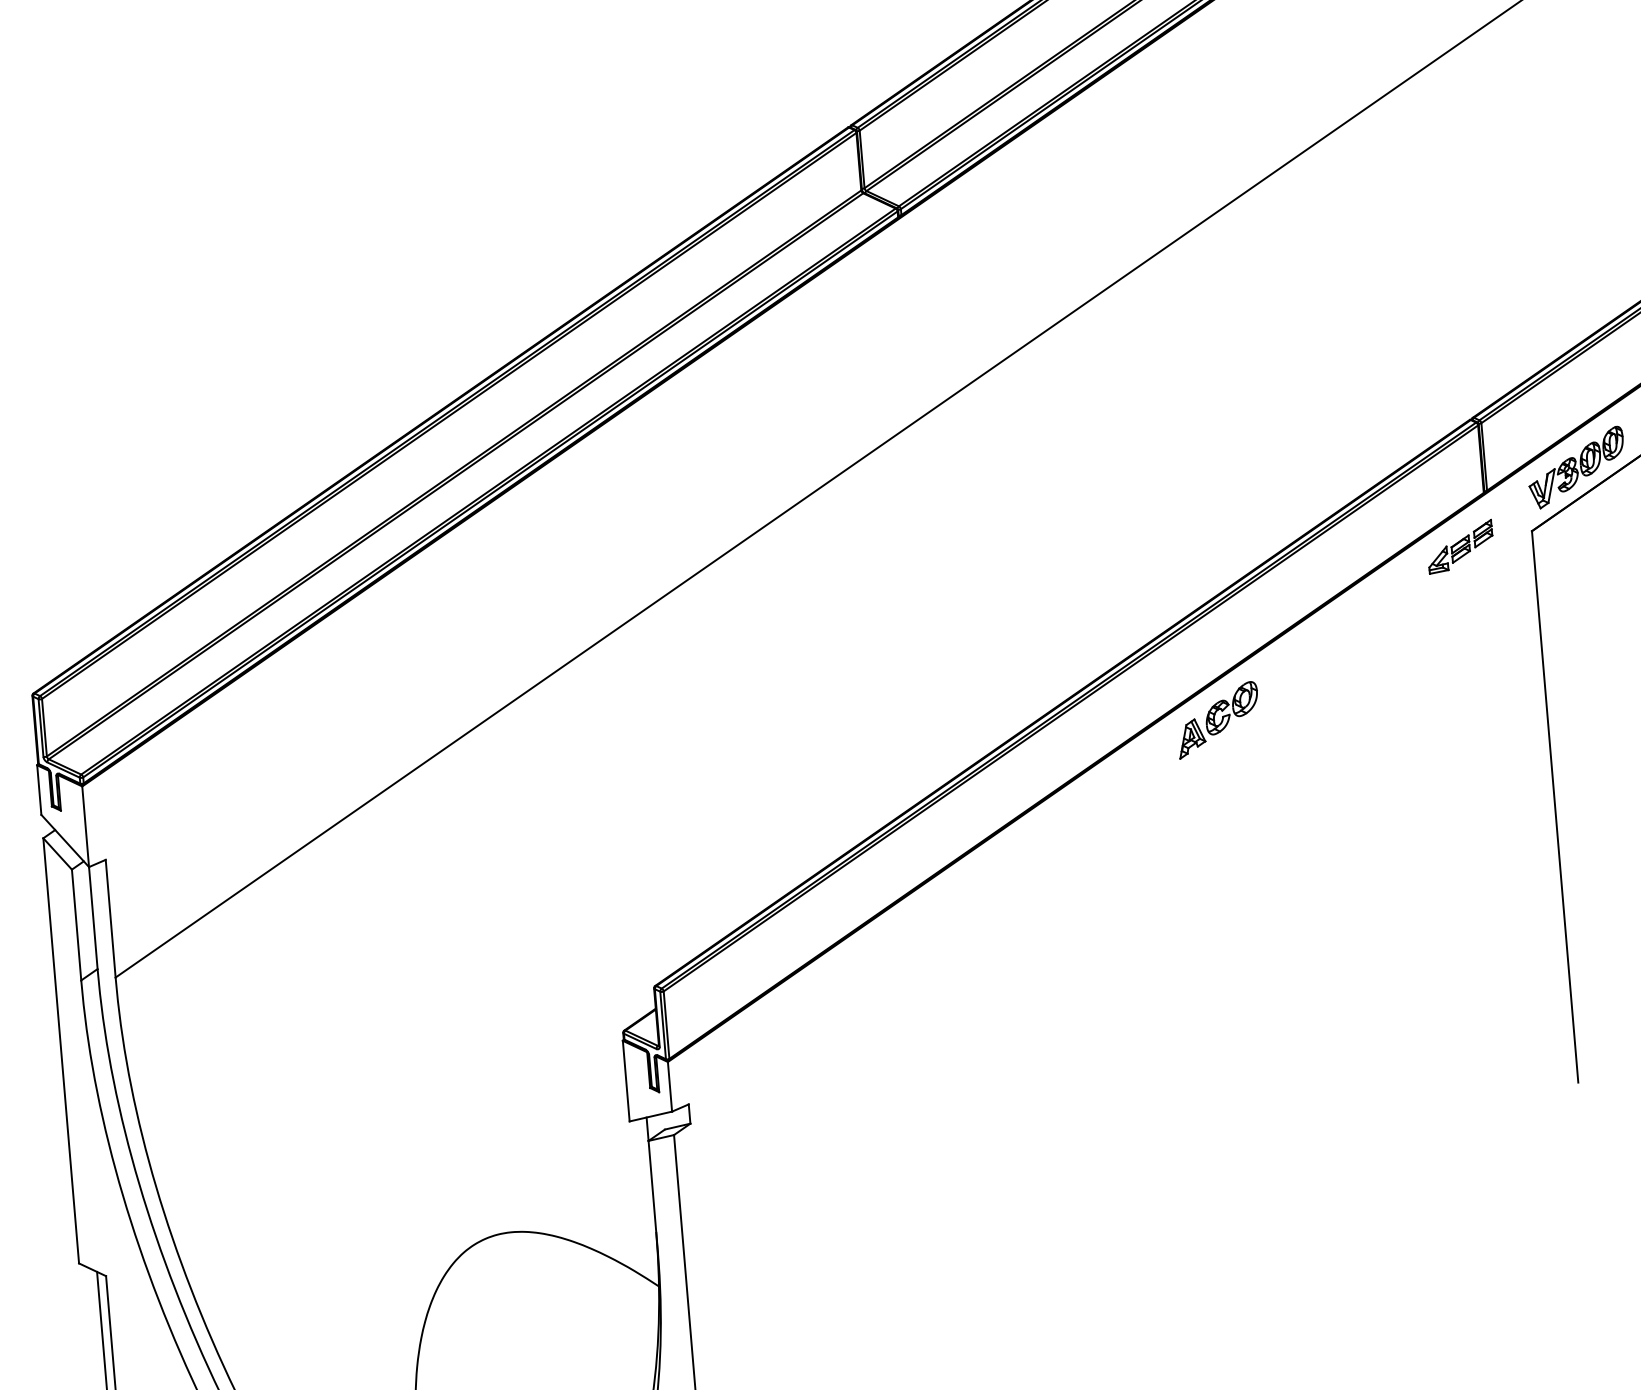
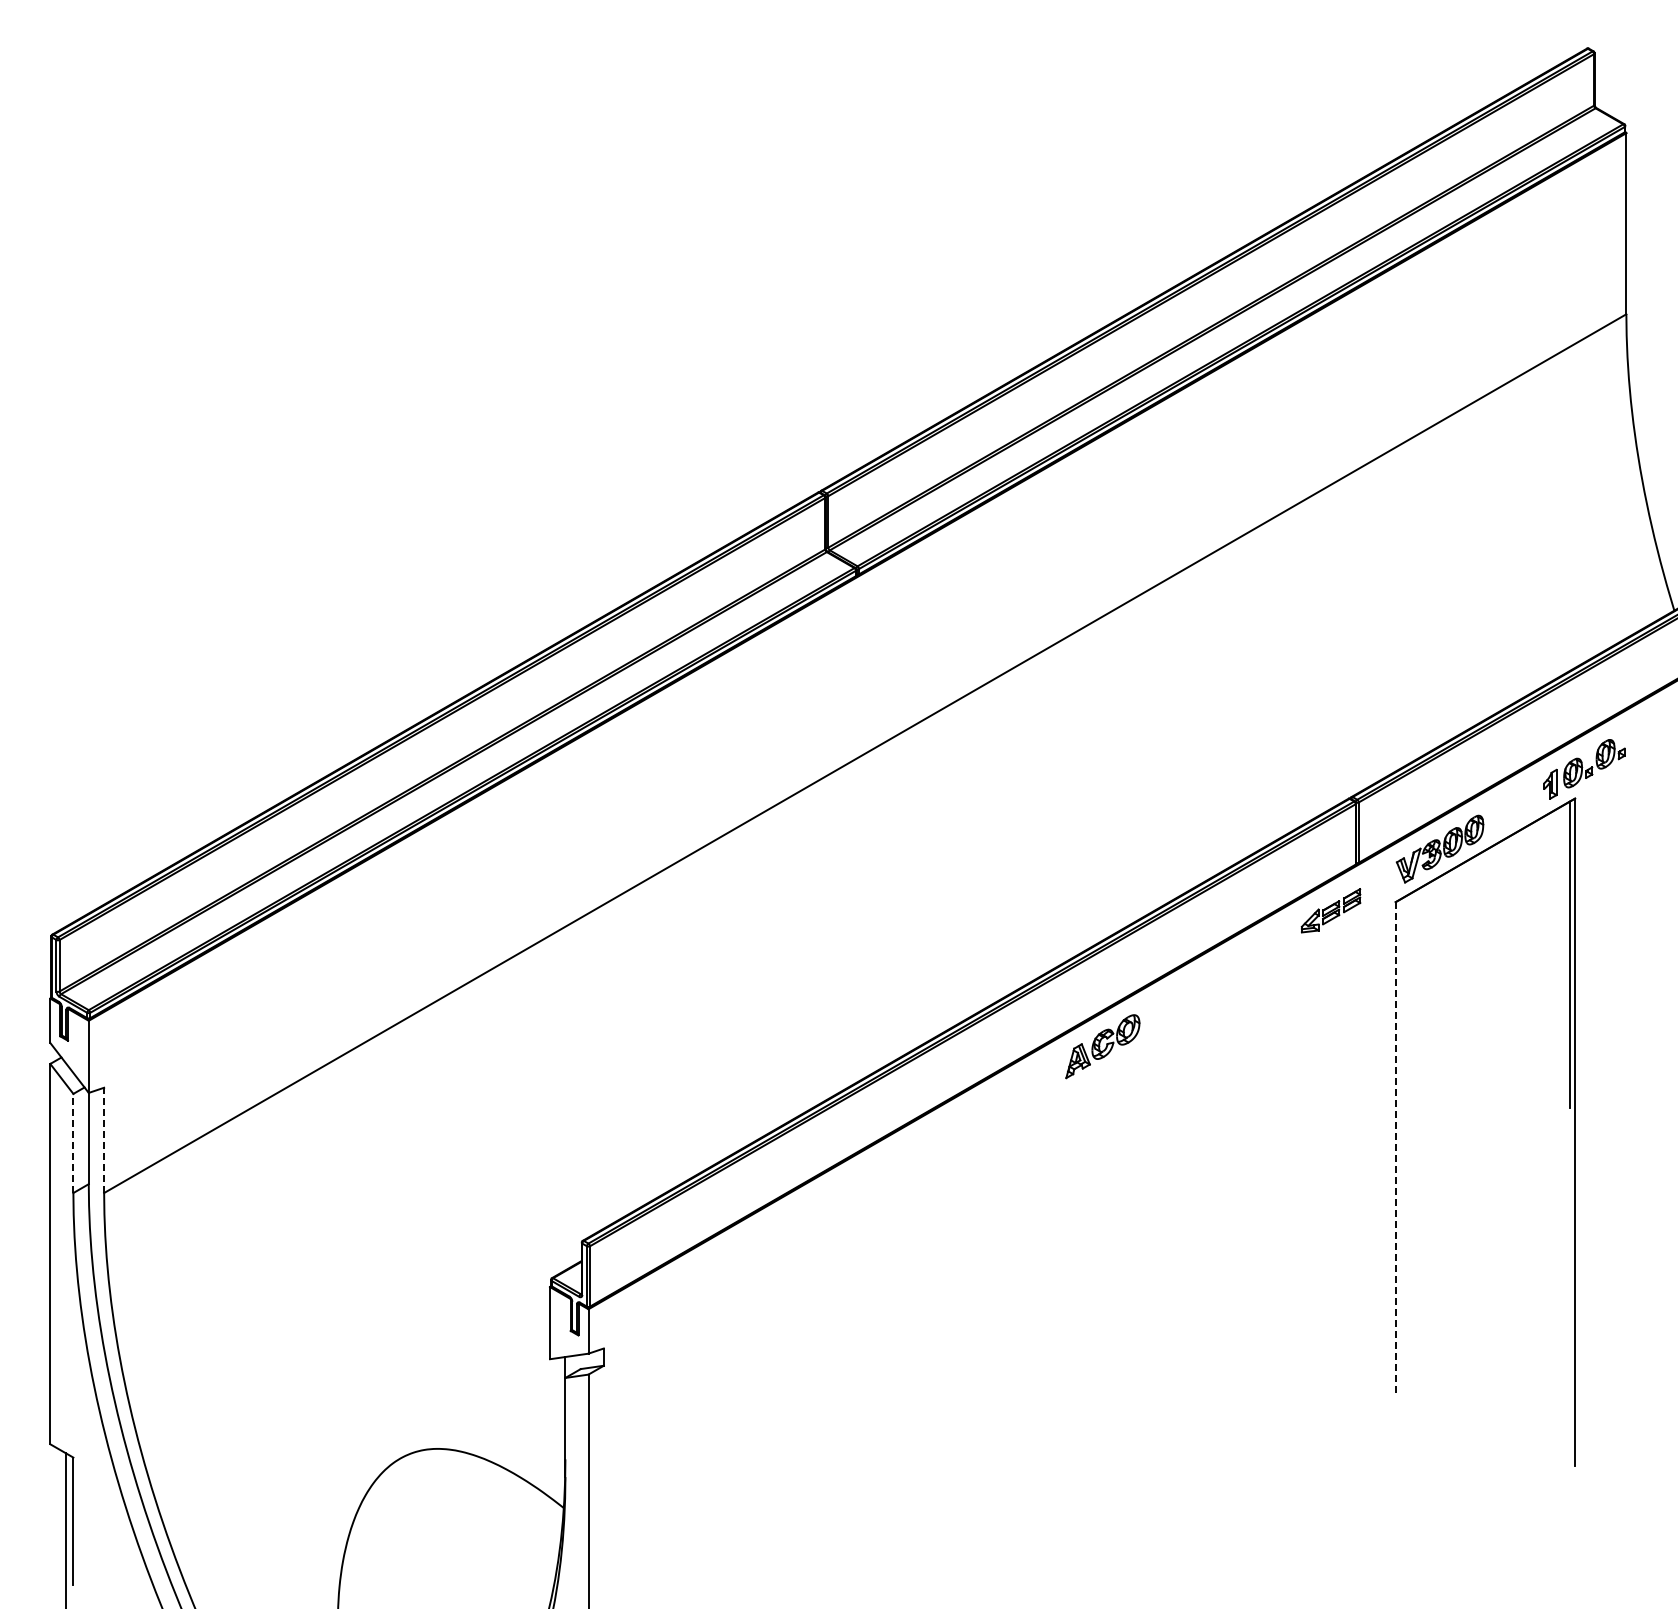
line: (1554, 806) -> (1395, 1148), solid -> dashed
line: (111, 918) -> (104, 1140), solid -> dashed
line: (76, 925) -> (73, 1143), solid -> dashed

